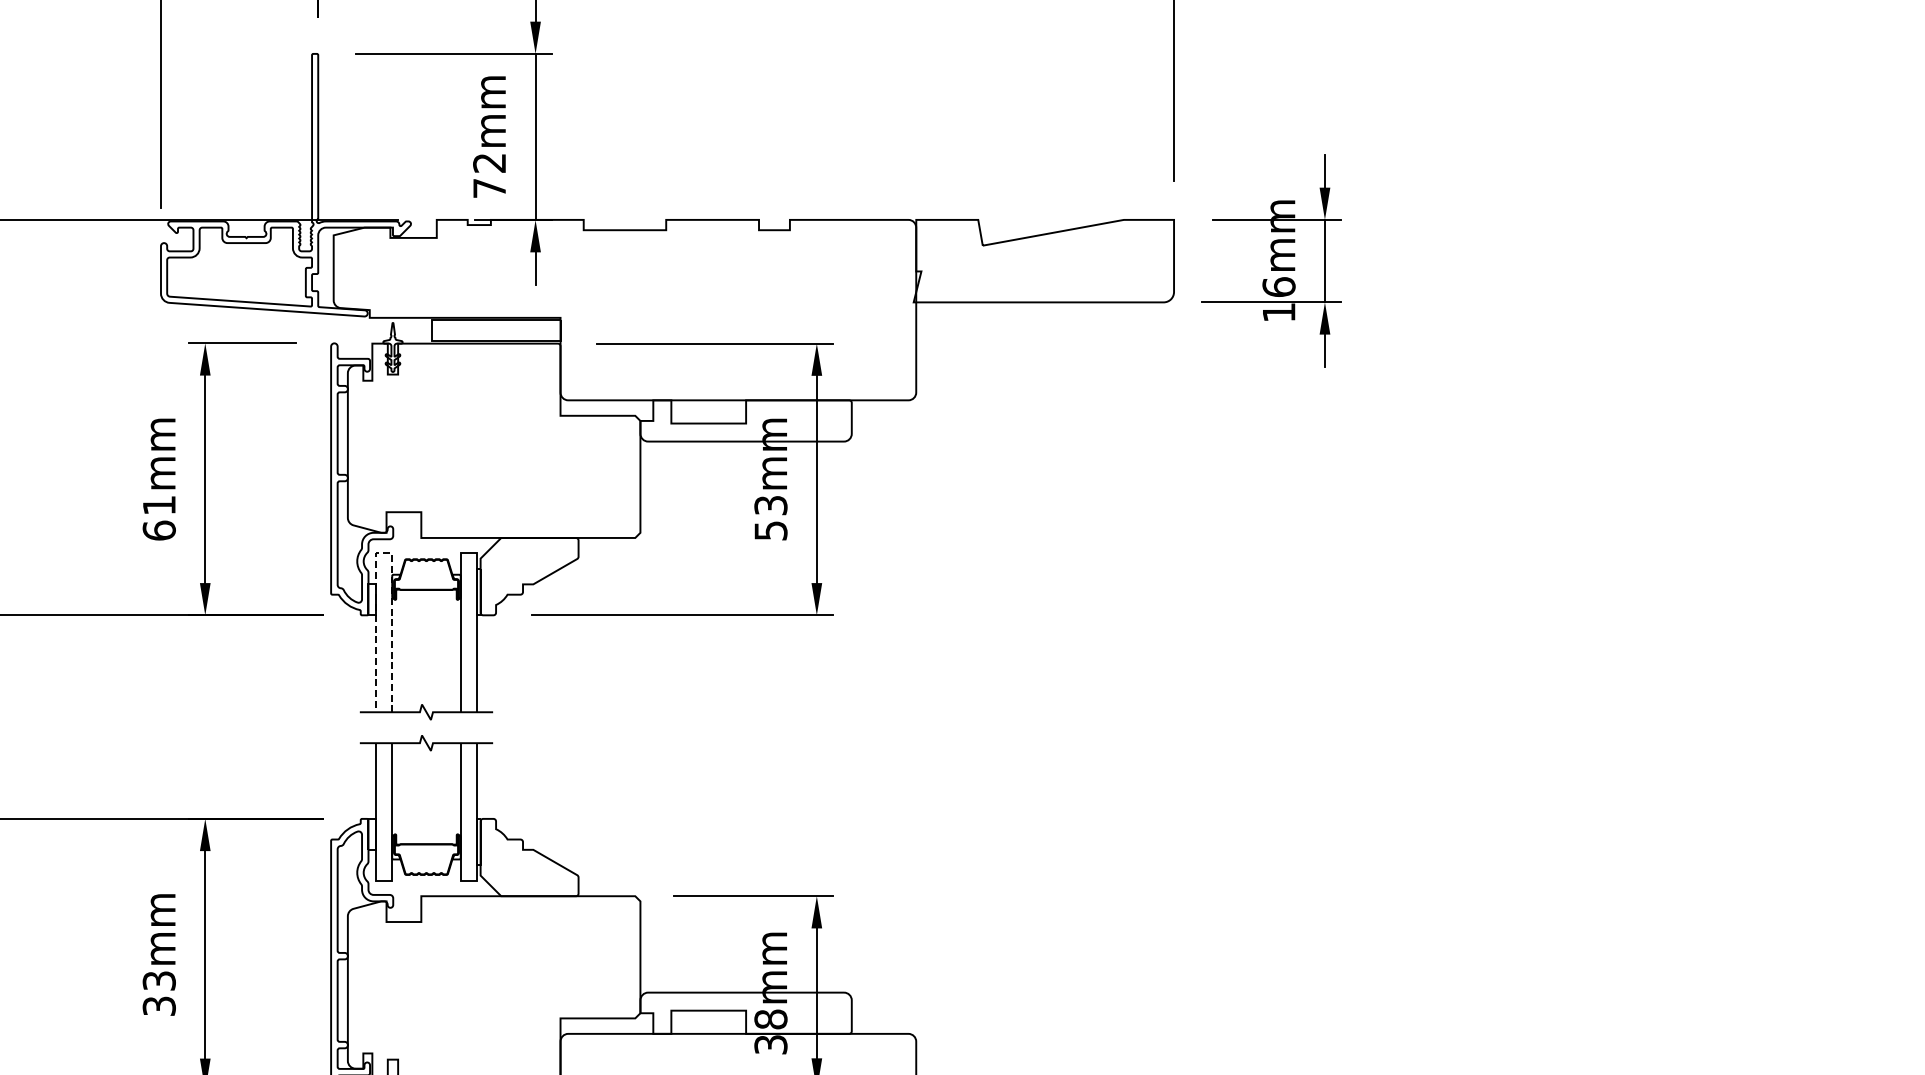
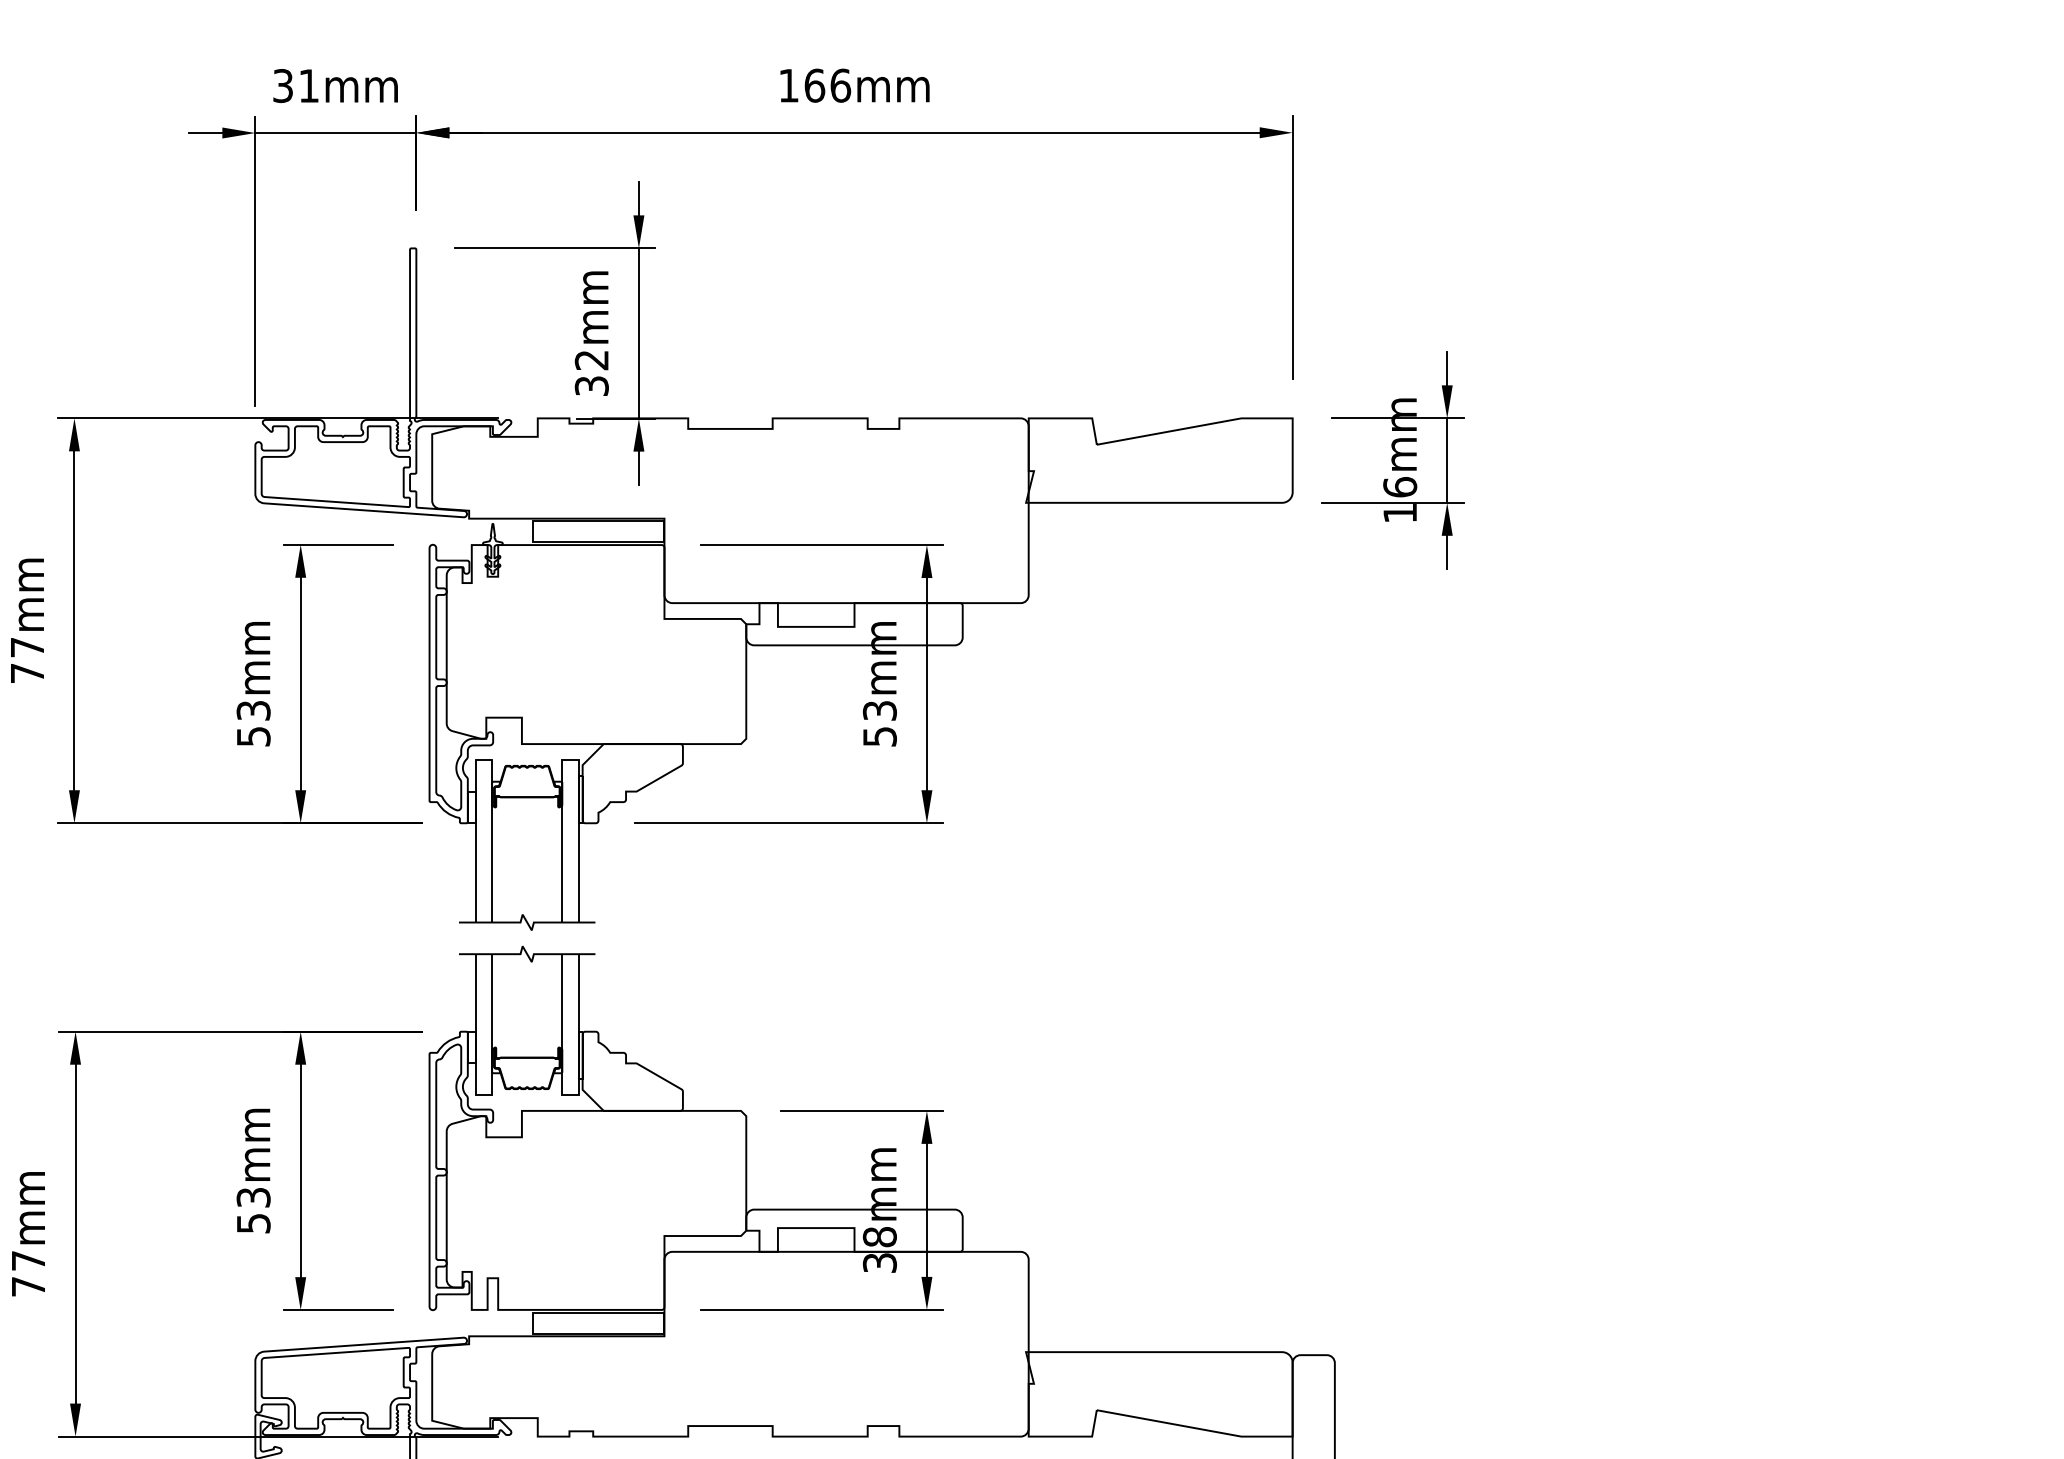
text: (489, 187) -> (591, 385), 72mm -> 32mm
text: (159, 517) -> (253, 723), 61mm -> 53mm
line: (383, 553) -> (483, 759), dashed -> solid
text: (159, 1005) -> (253, 1222), 33mm -> 53mm

